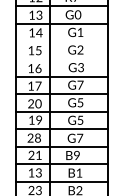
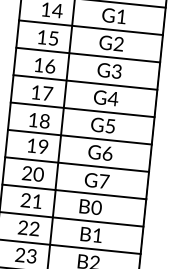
line: (61, 41) -> (90, 27), added
line: (61, 58) -> (87, 54), added
text: (80, 84) -> (113, 97), G7 -> G4
text: (34, 103) -> (38, 120), 20 -> 18
text: (80, 119) -> (107, 152), G5 -> G6
text: (37, 138) -> (37, 175), 28 -> 20
text: (76, 156) -> (95, 209), B9 -> B0
text: (34, 172) -> (27, 227), 13 -> 22

